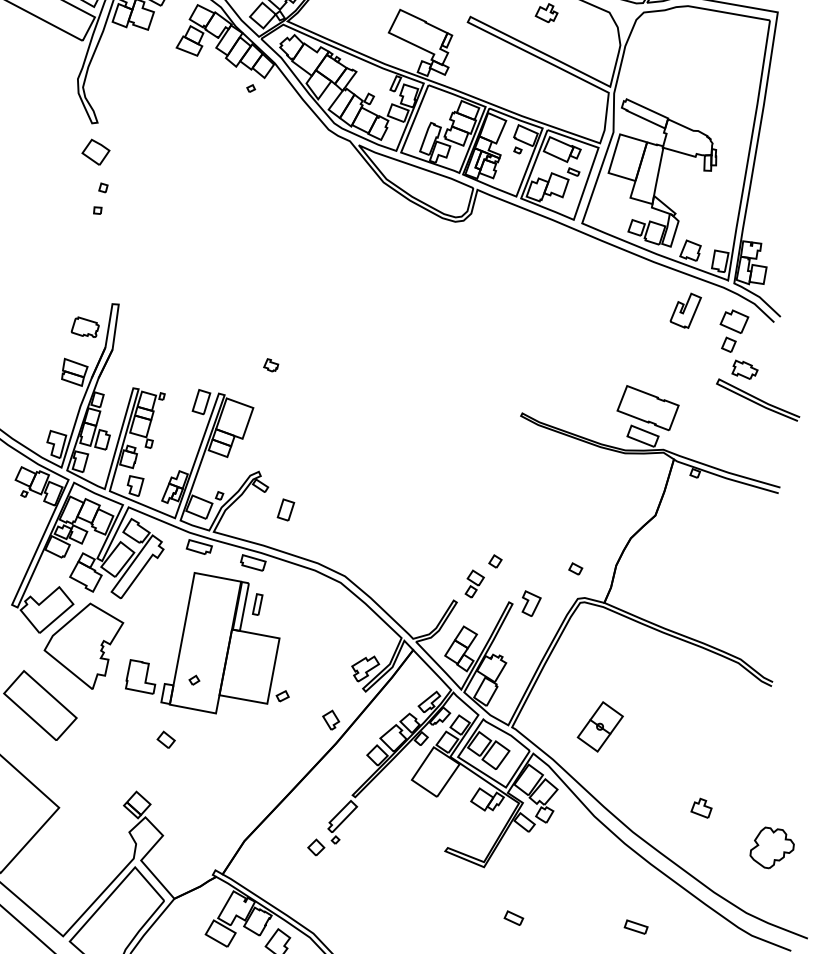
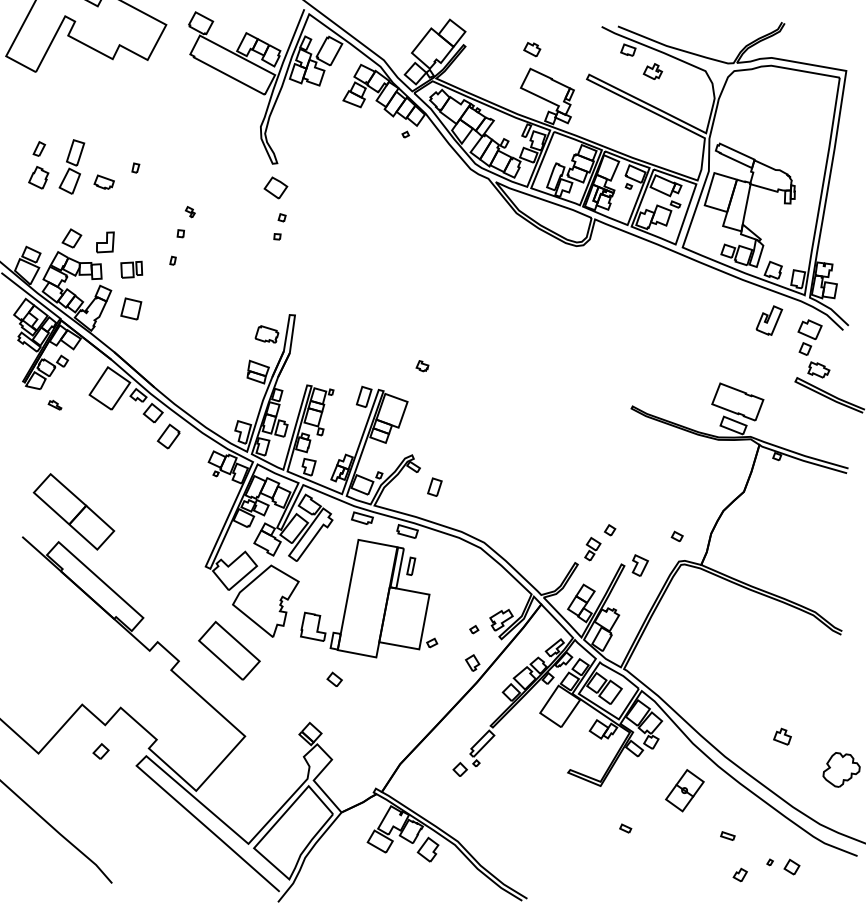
part: (194, 680) -> (474, 629), moved
part: (599, 726) -> (684, 790), moved
part: (513, 917) -> (625, 828), size x0.71
part: (635, 926) -> (727, 835), size x0.71

